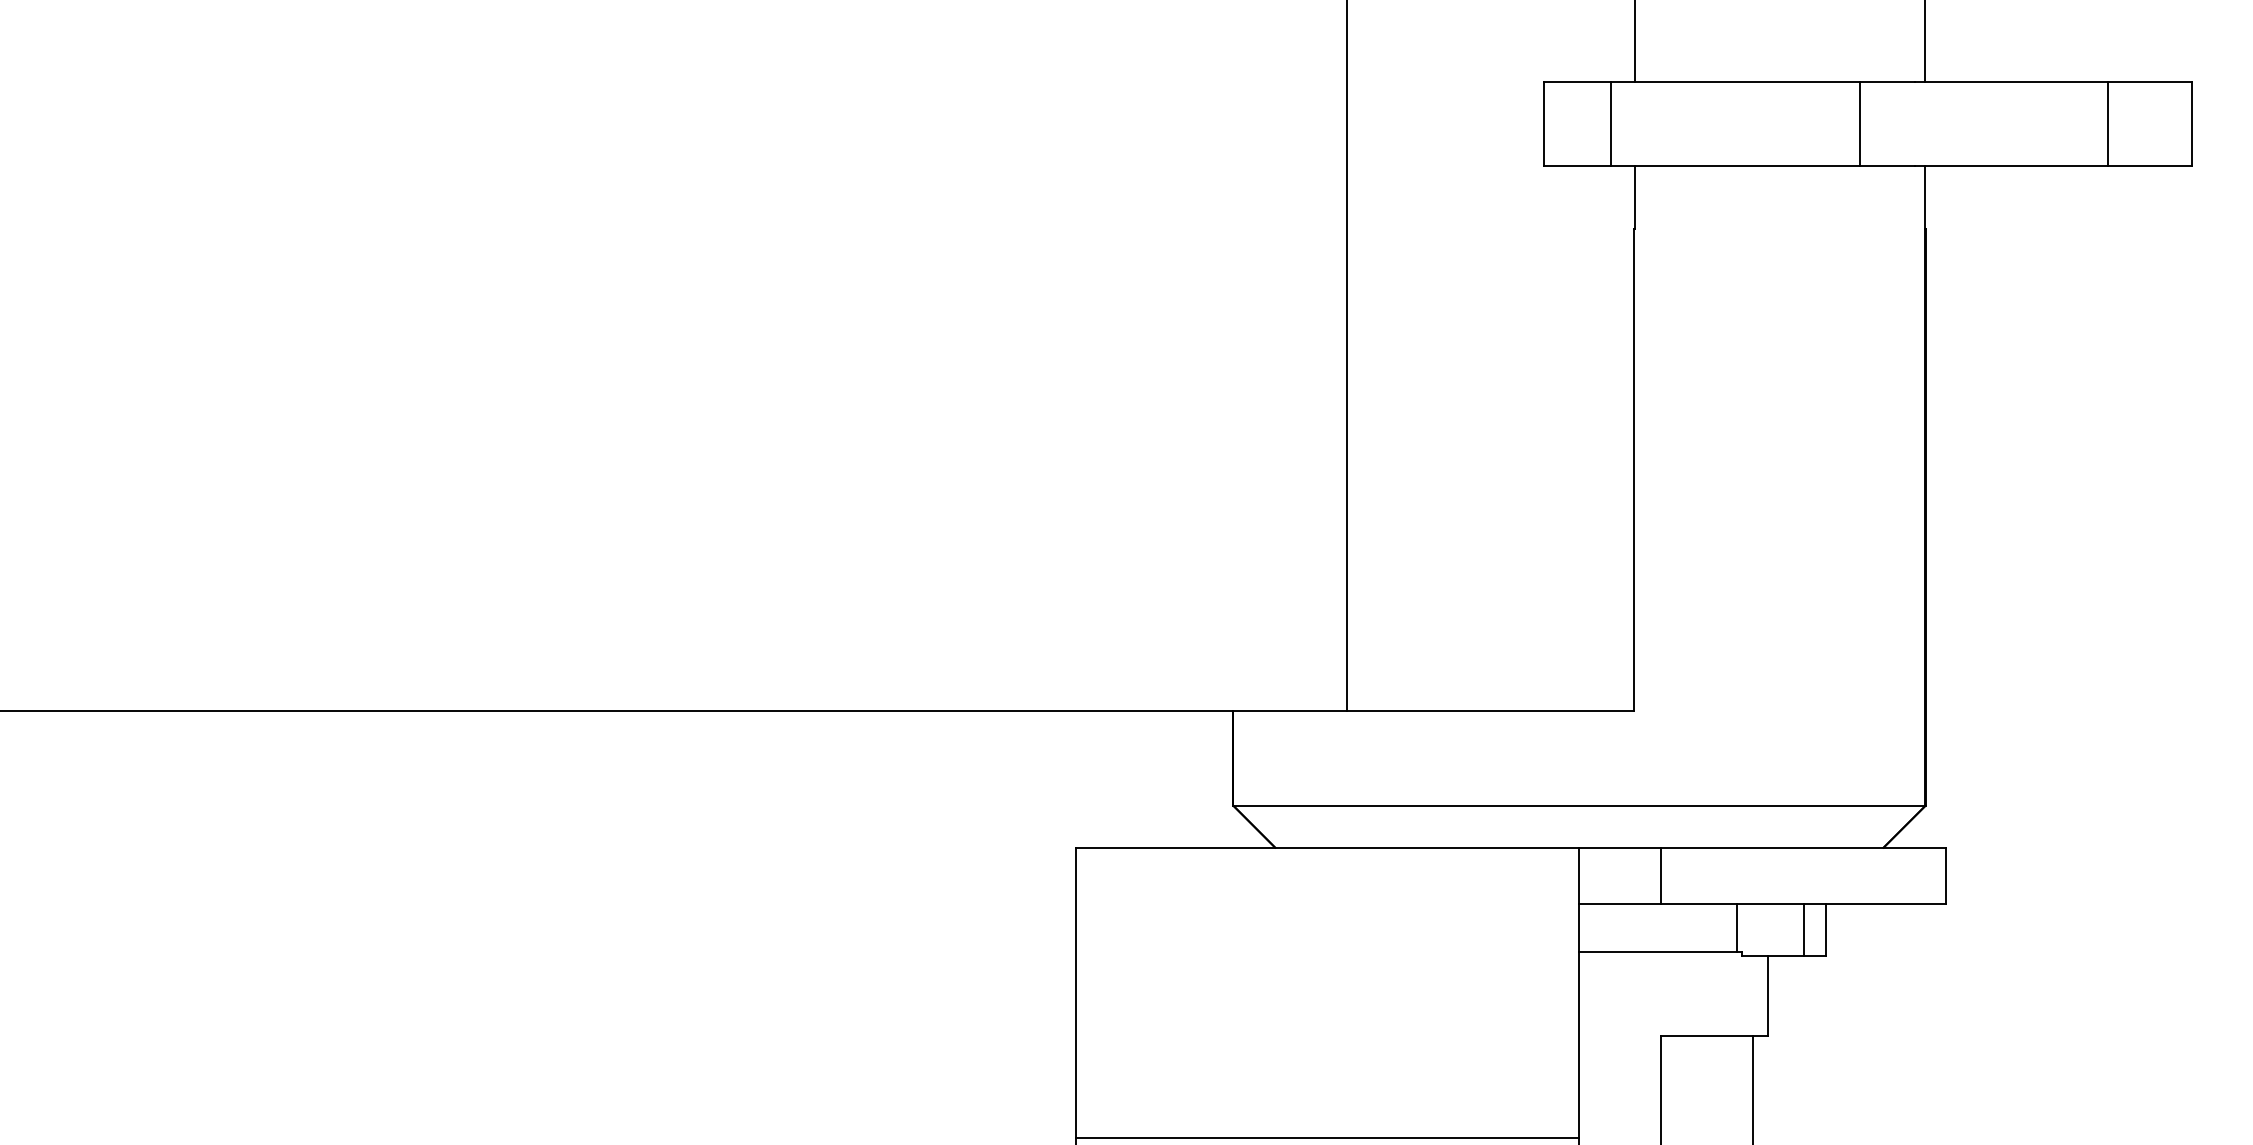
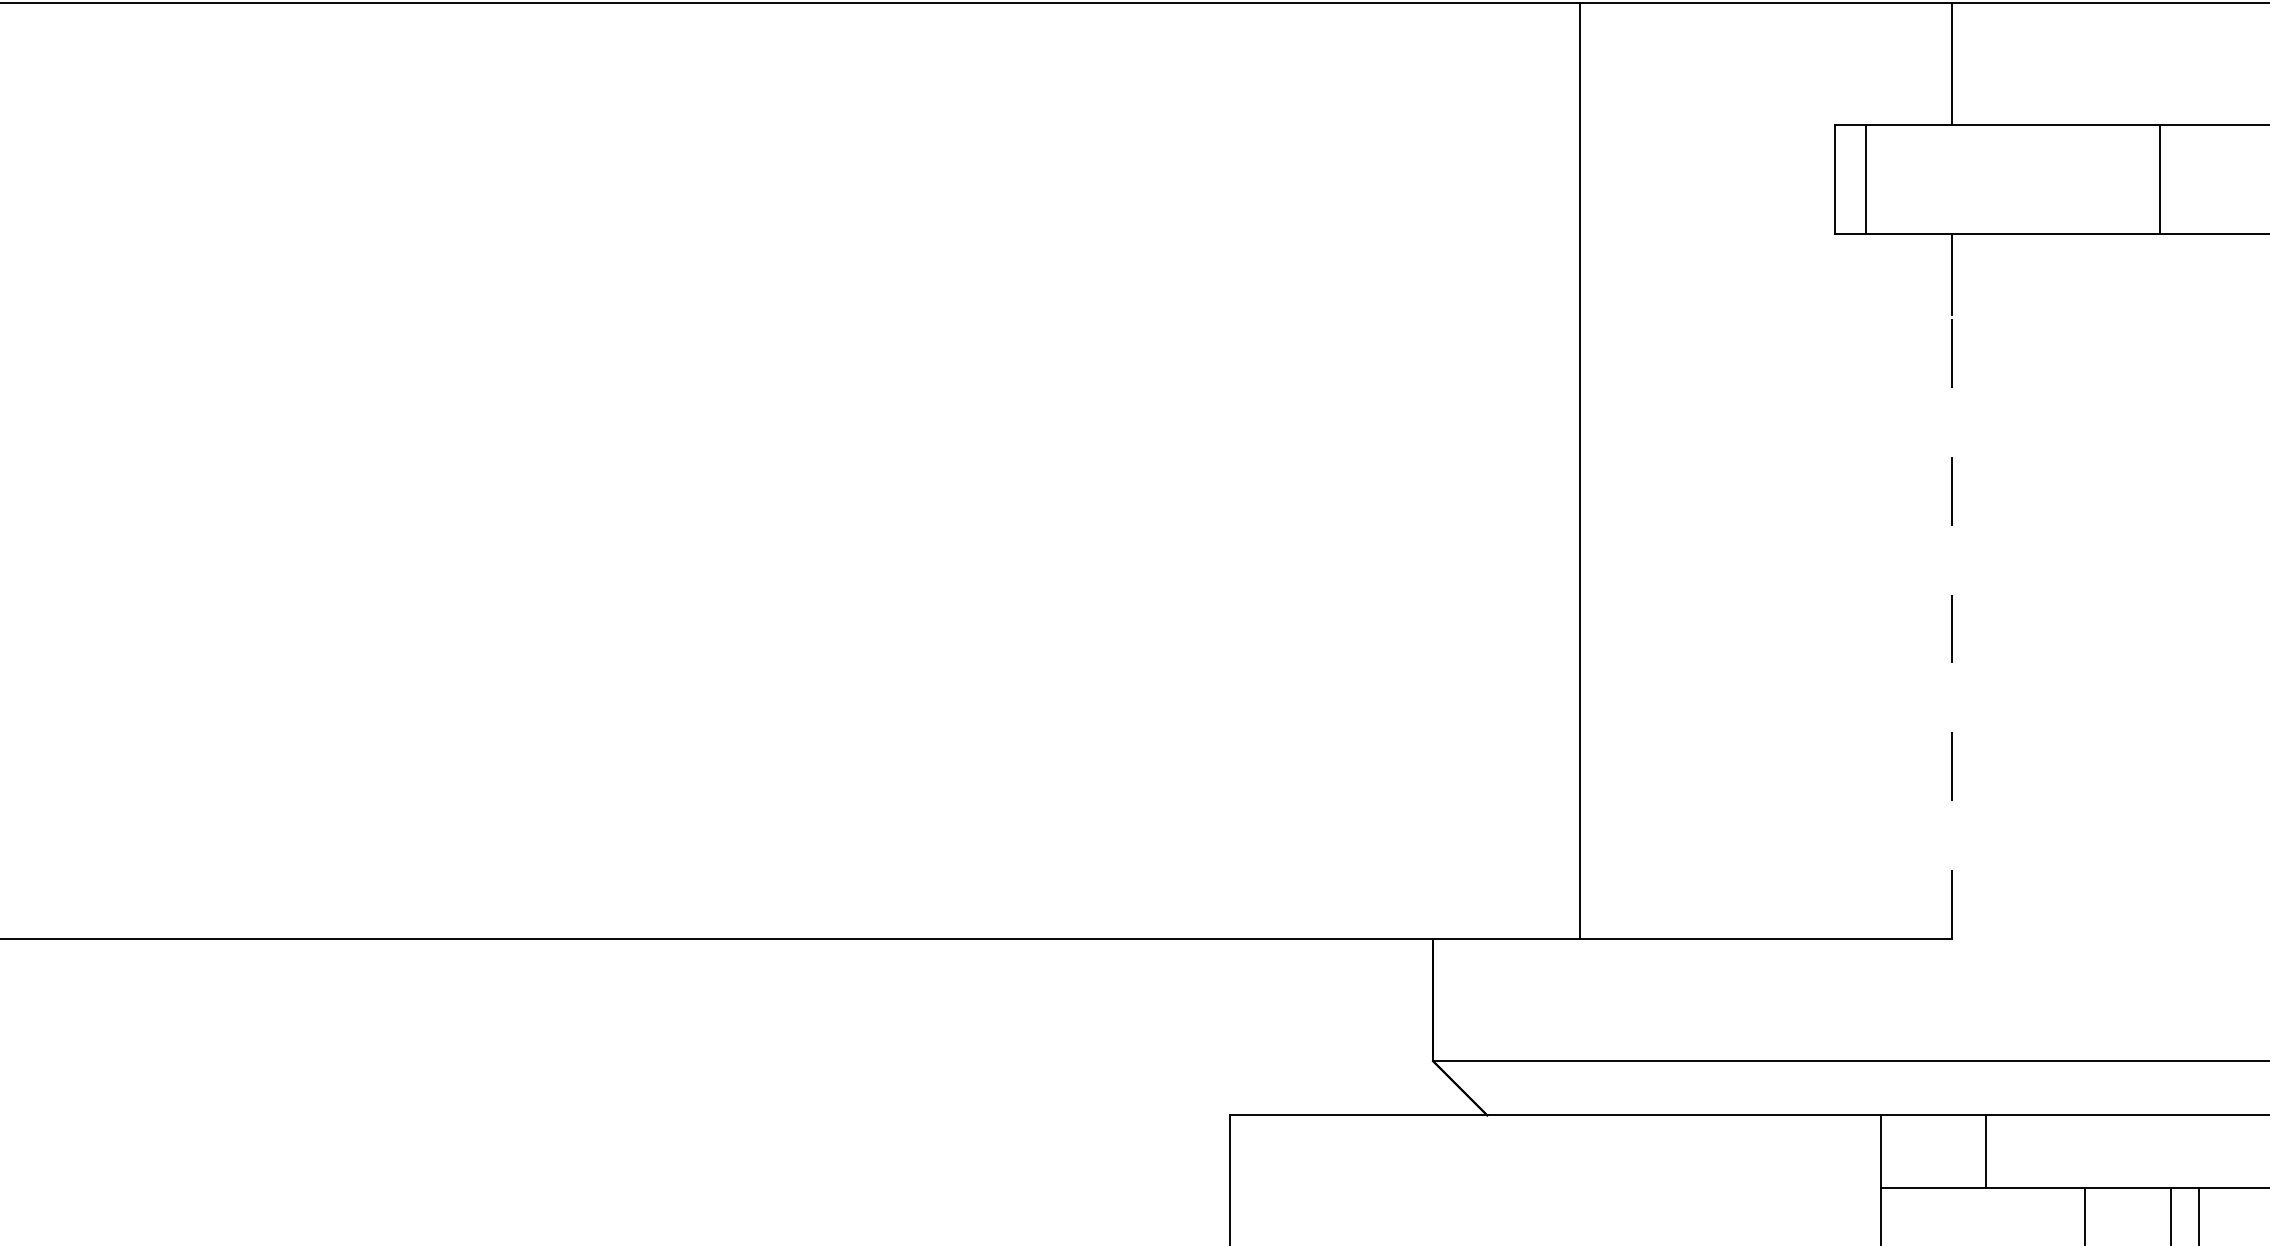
line: (1611, 123) -> (1866, 178), moved
line: (1859, 123) -> (2159, 178), moved
line: (1634, 469) -> (1951, 626), solid -> dashed

